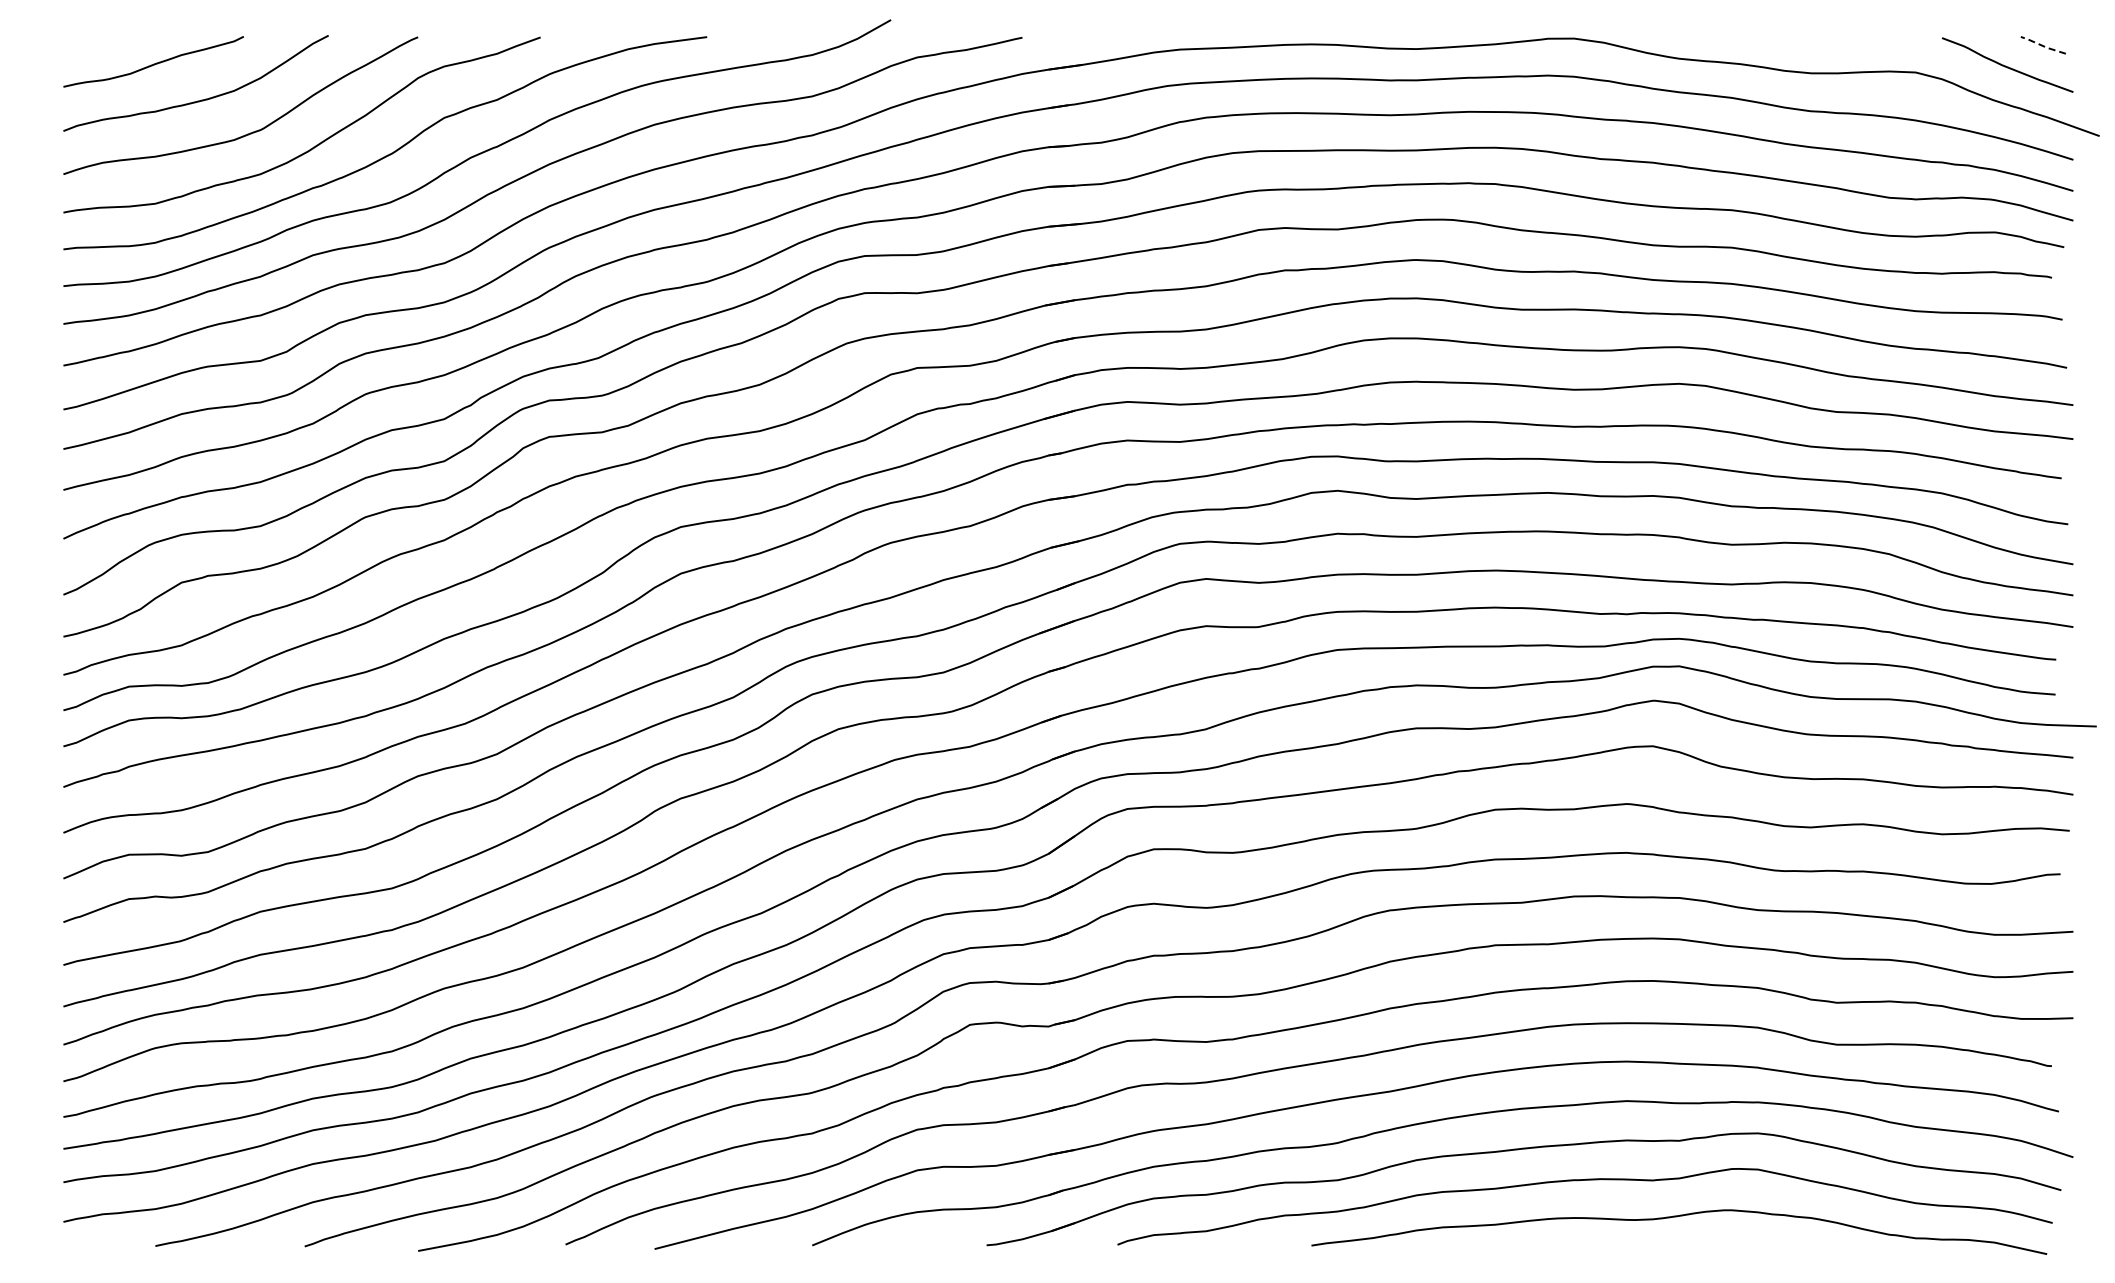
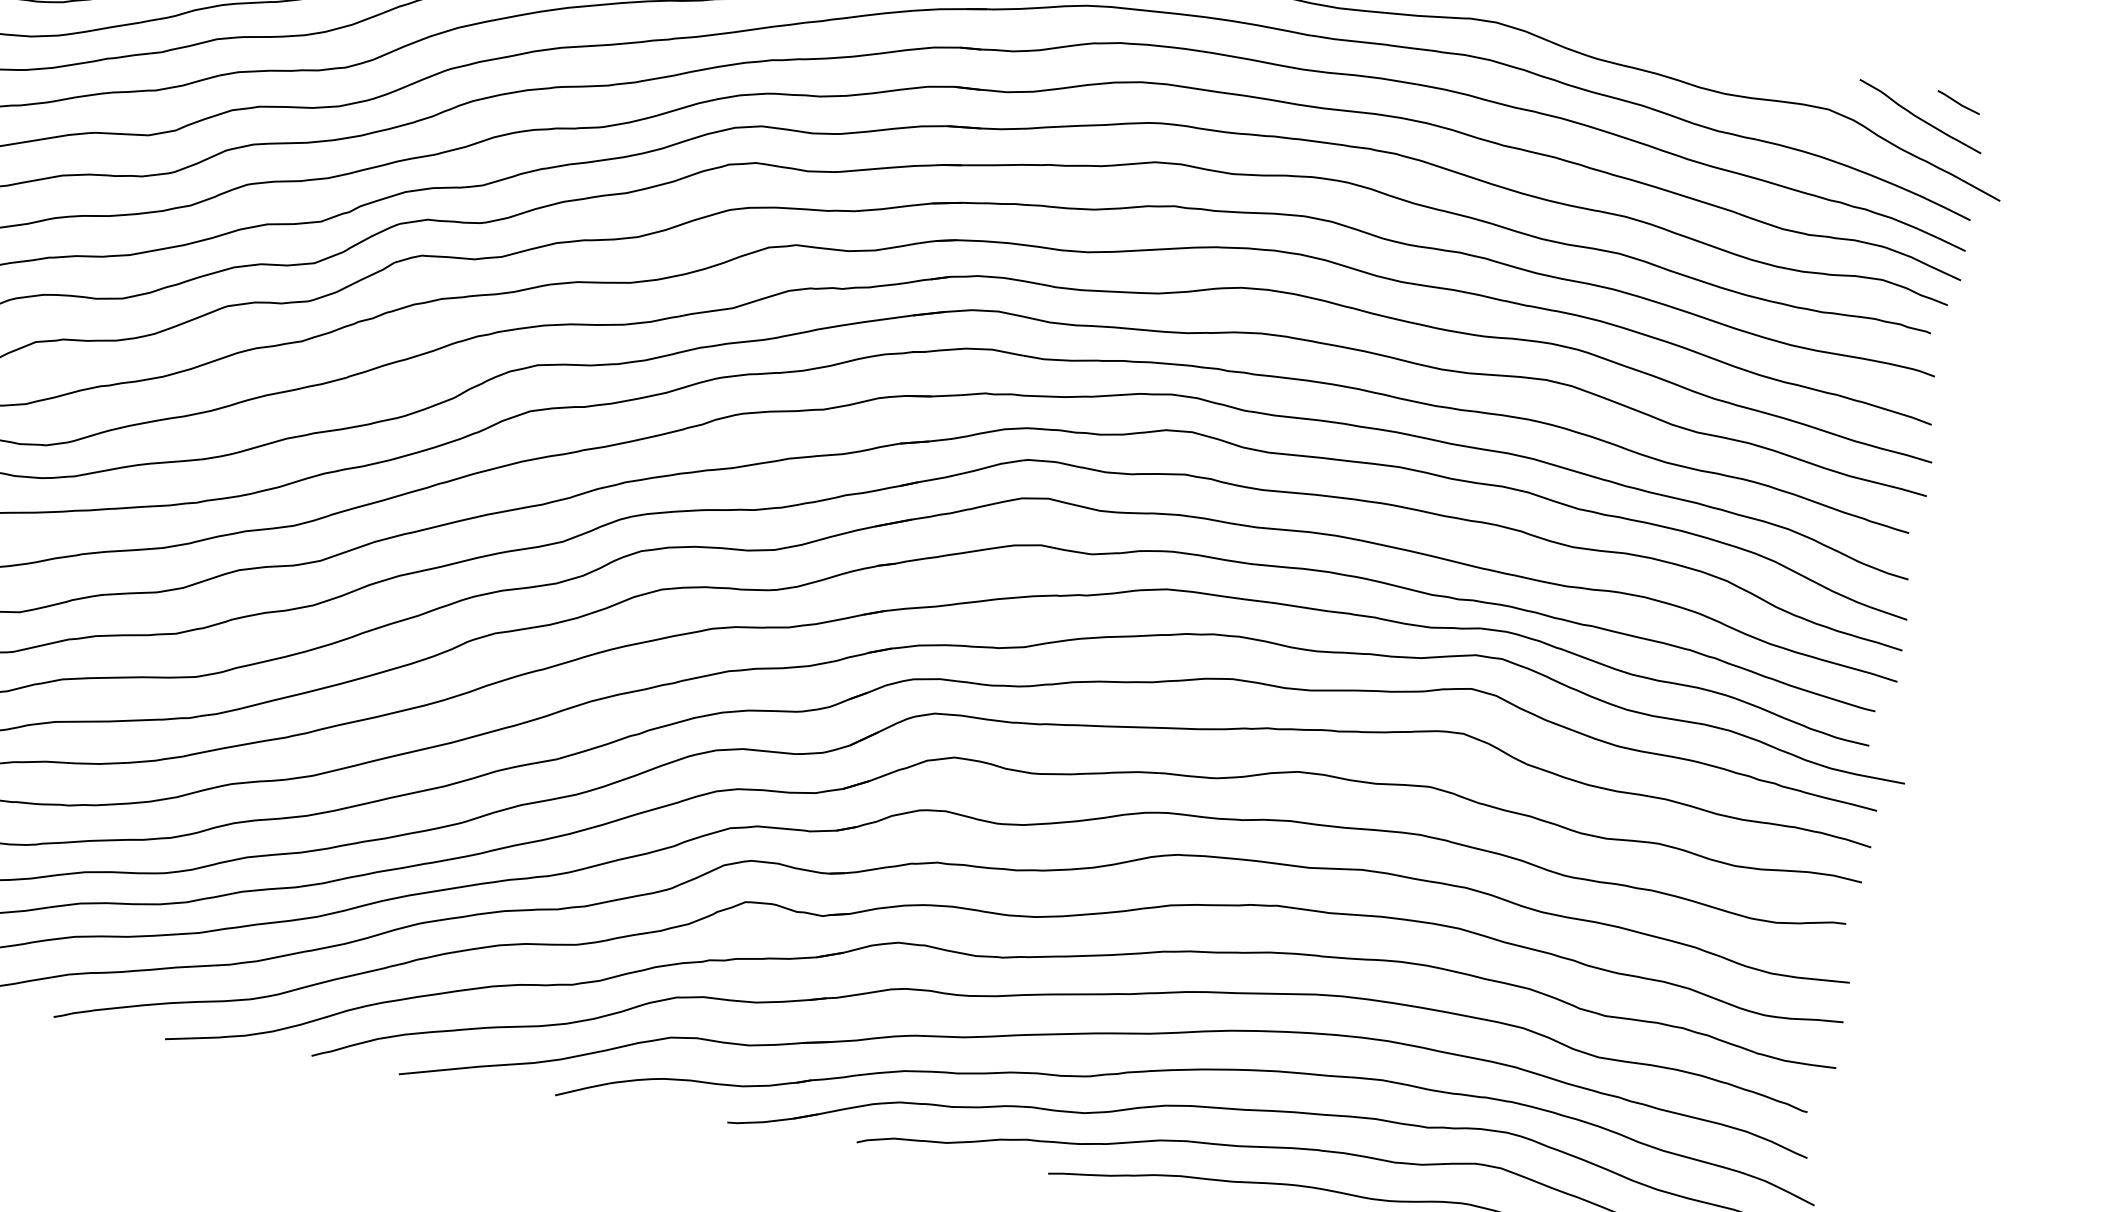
line: (2042, 45) -> (1957, 102), dashed -> solid

